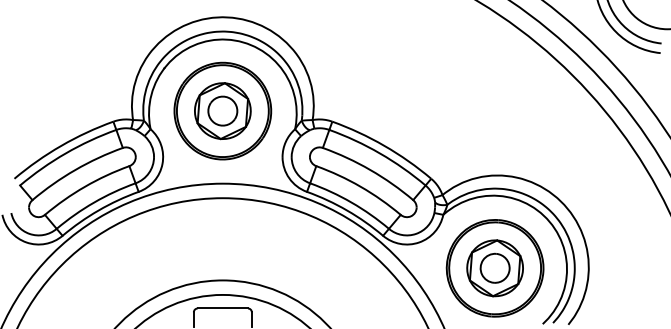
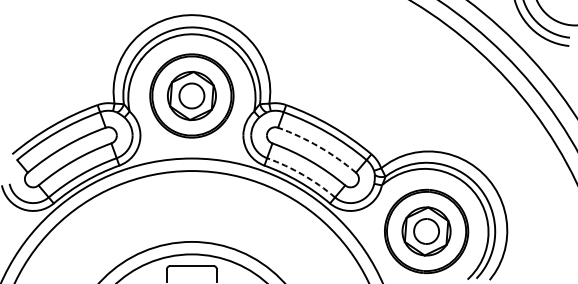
arc: (370, 170) -> (319, 147), solid -> dashed
arc: (351, 202) -> (302, 174), solid -> dashed

